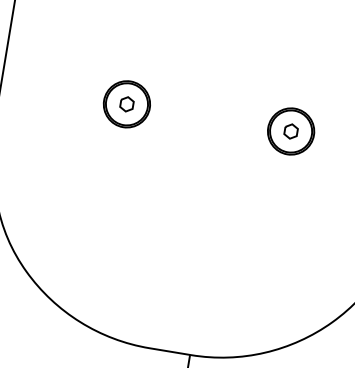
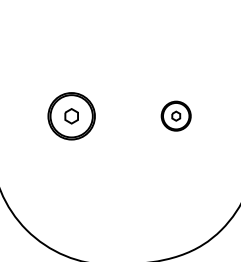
part: (126, 103) -> (71, 115), size x1.6

